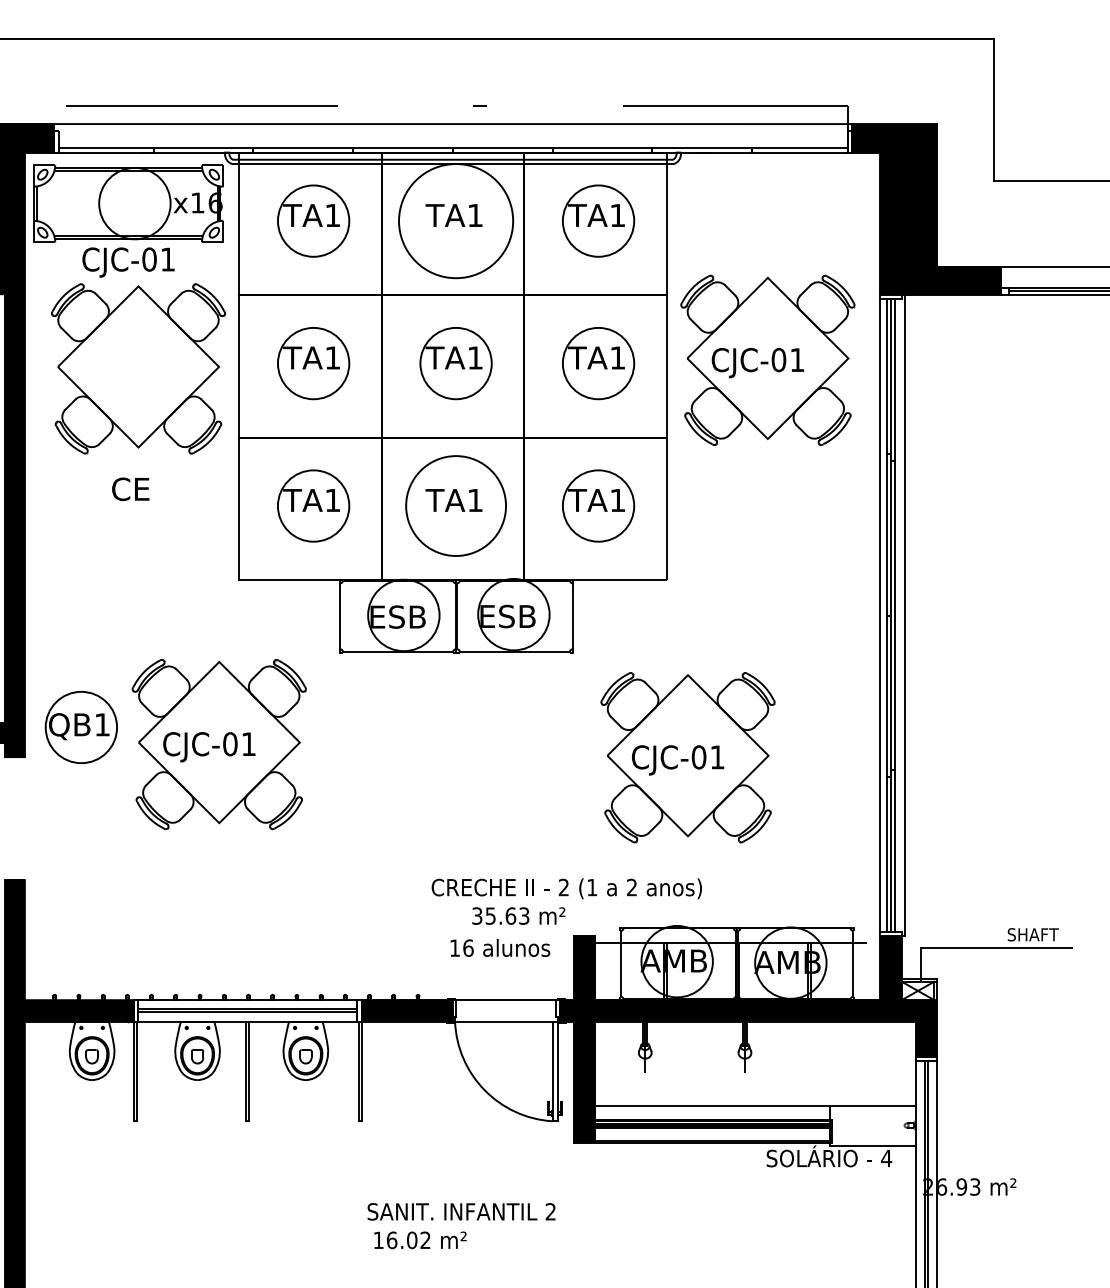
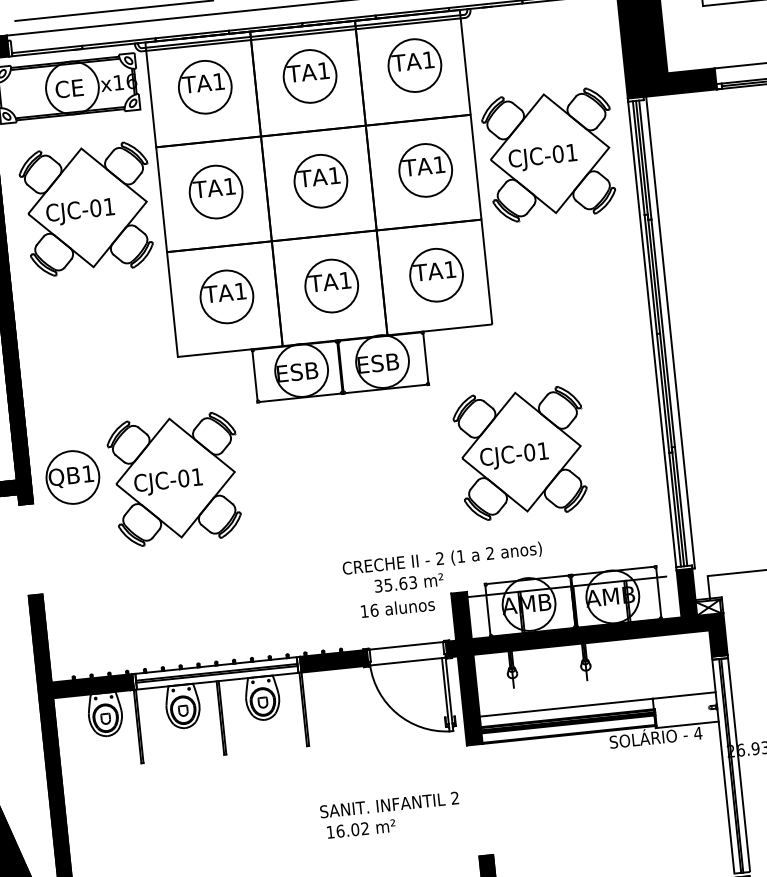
circle: (455, 220) -> (309, 76), size x0.62
text: (128, 262) -> (80, 211), moved
text: (130, 489) -> (69, 88), moved
circle: (455, 505) -> (331, 285), size x0.71

